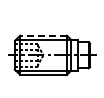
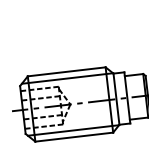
line: (43, 35) -> (66, 71), dashed -> solid

